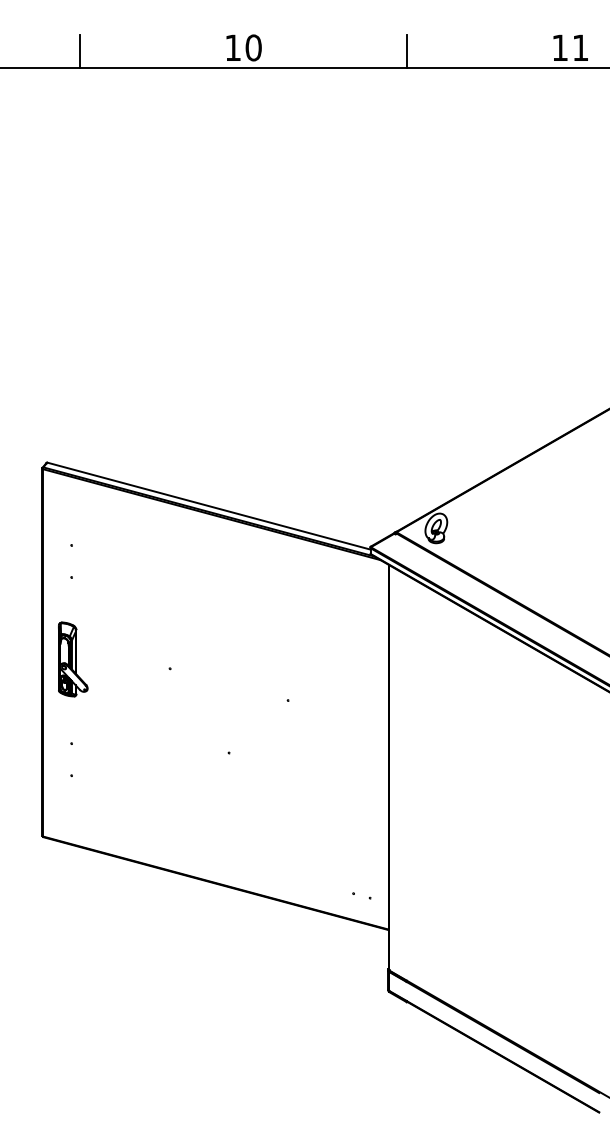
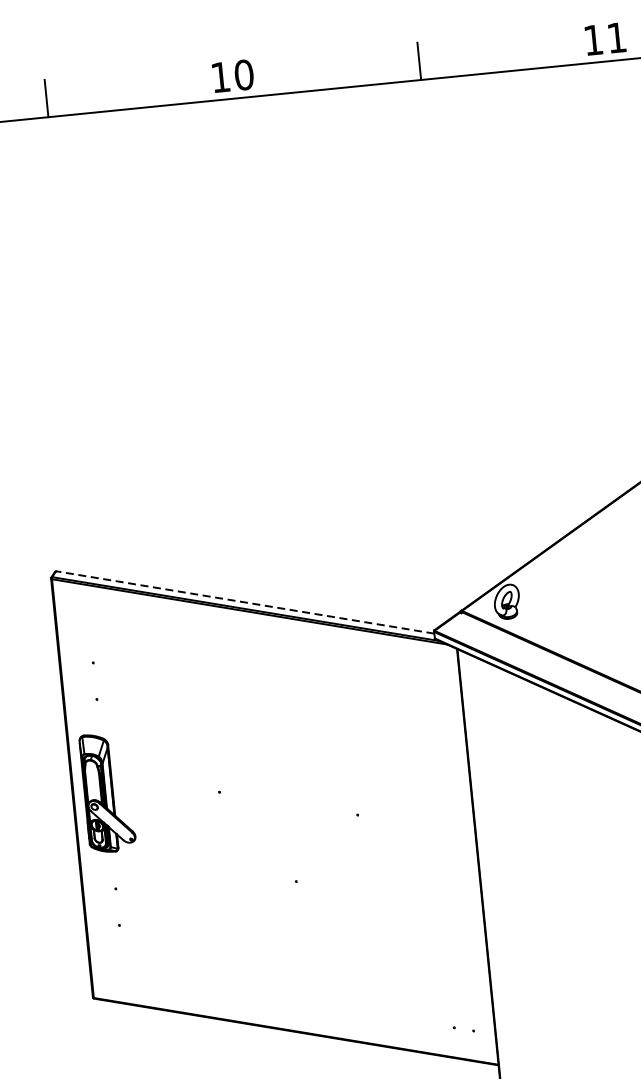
line: (208, 505) -> (244, 601), solid -> dashed
part: (73, 659) -> (108, 792), size x1.4

